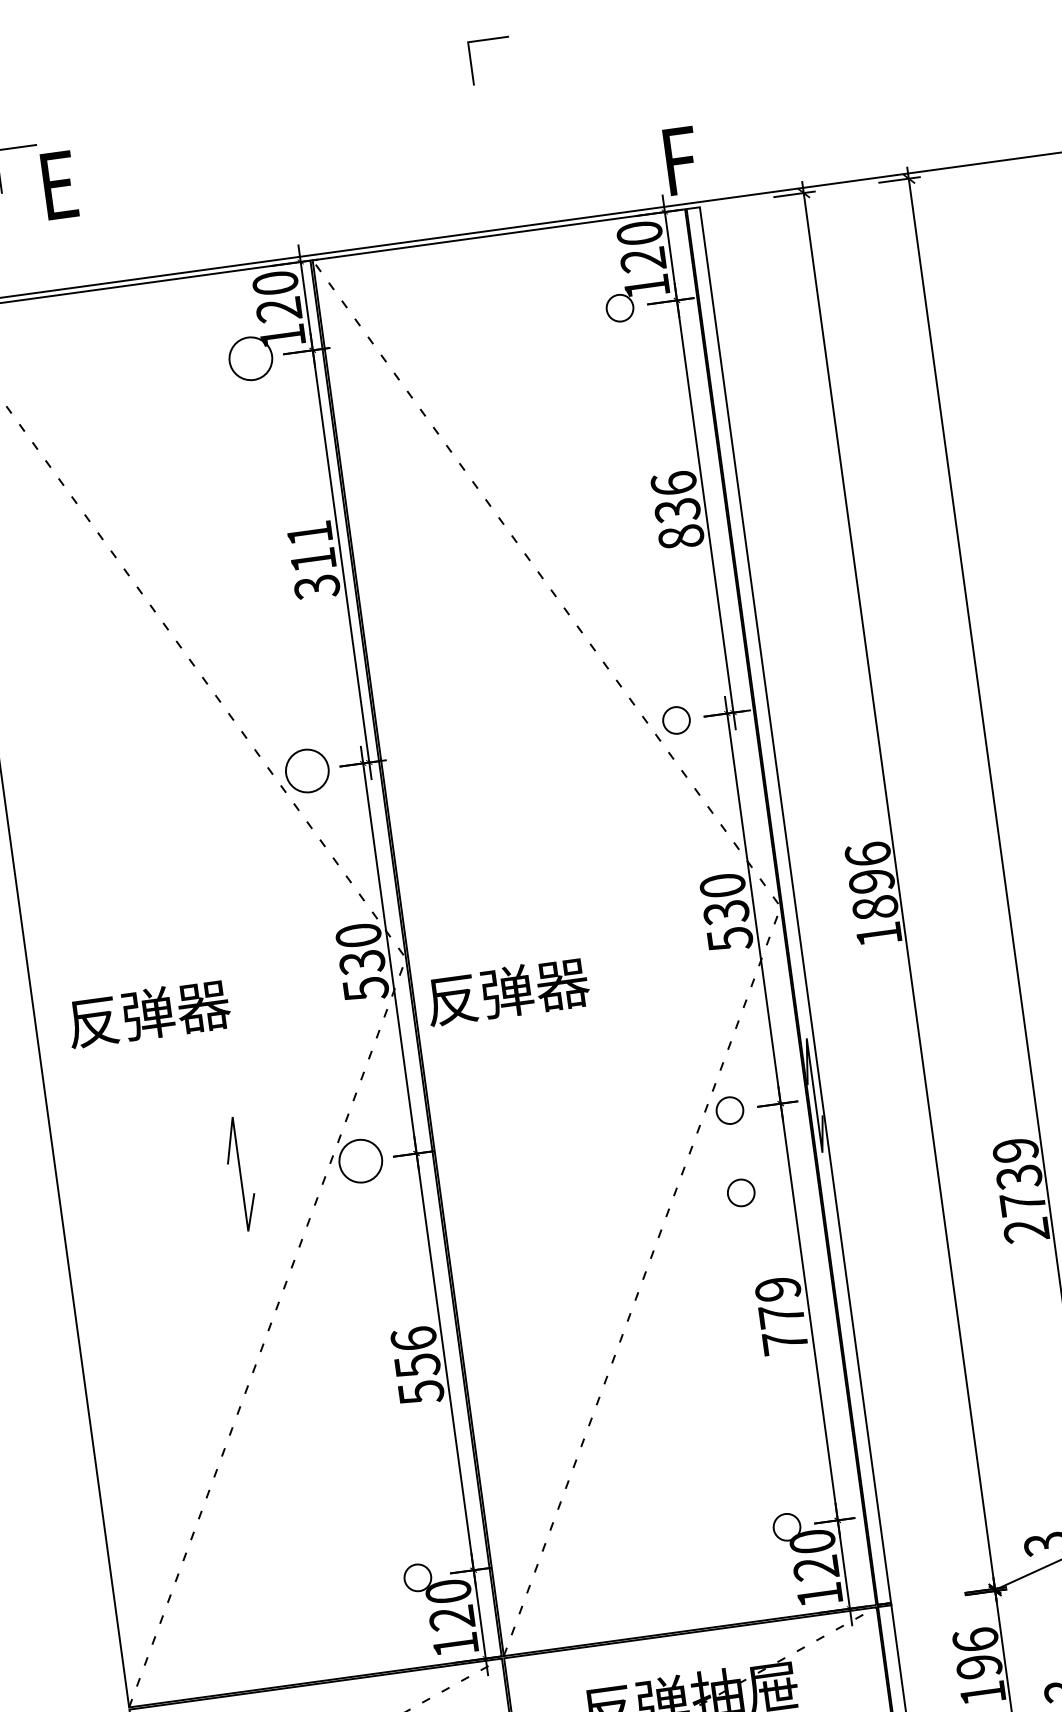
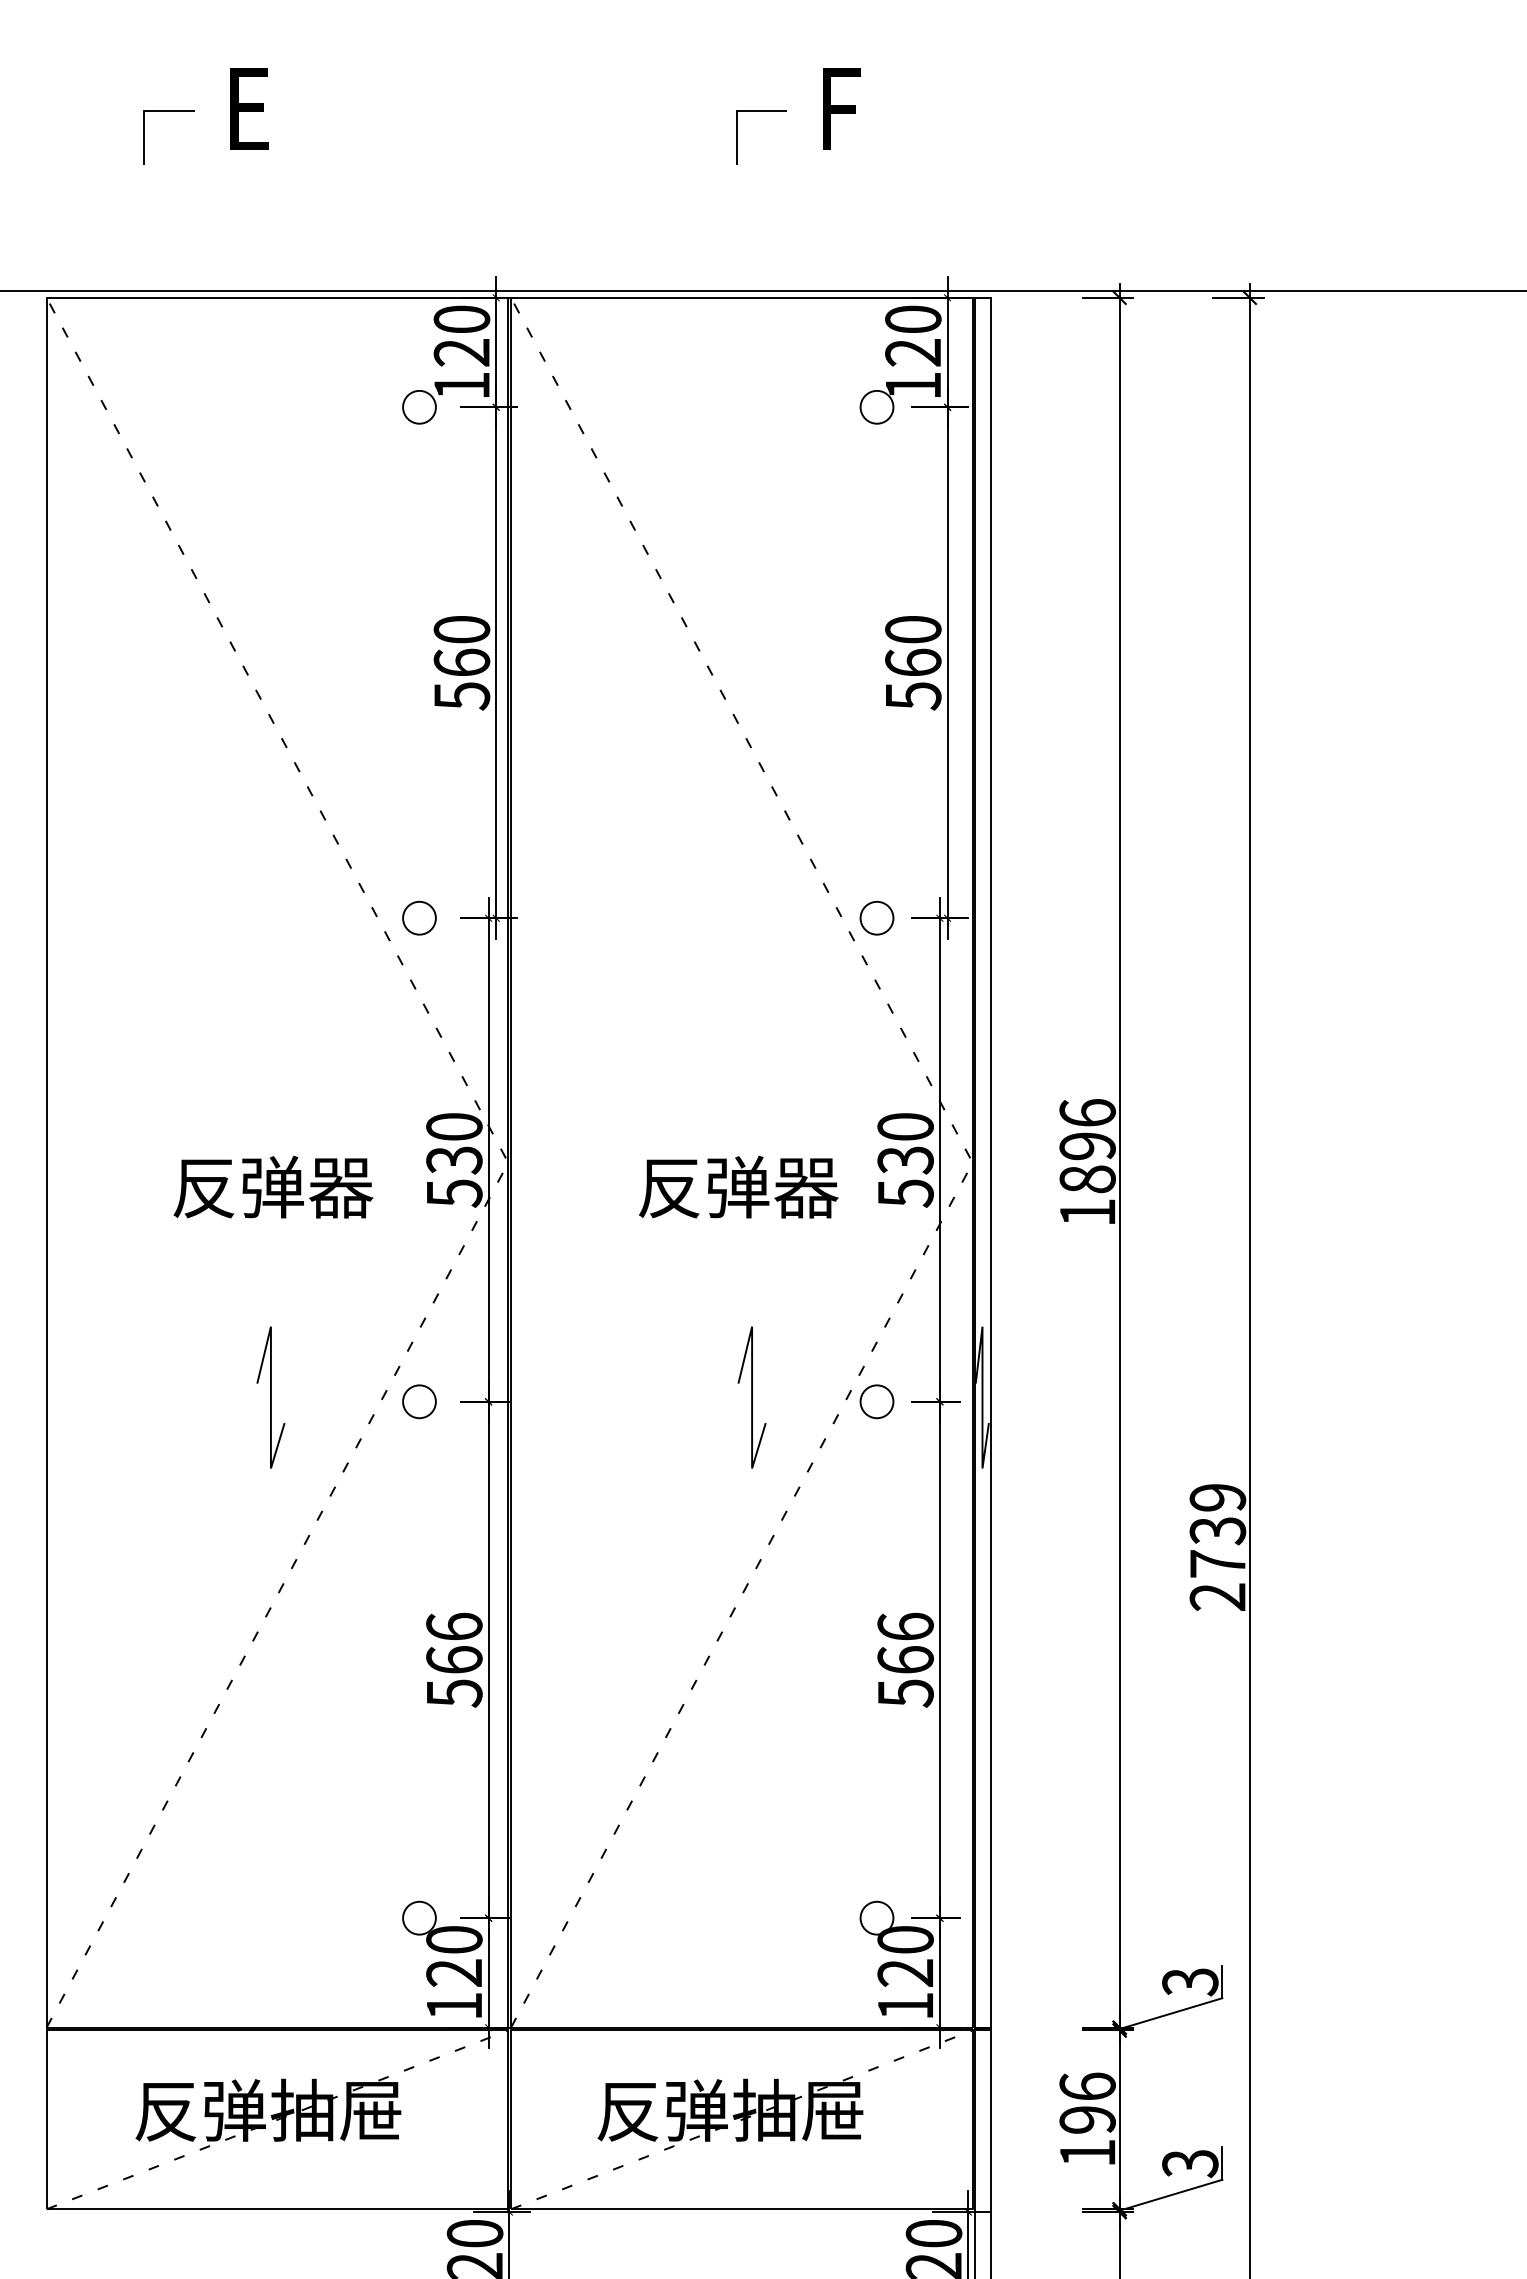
line: (471, 63) -> (737, 137), moved
text: (681, 160) -> (841, 108), moved
text: (59, 184) -> (249, 108), moved
circle: (250, 358) -> (419, 406), size x0.62
text: (677, 510) -> (913, 662), 836 -> 560
text: (313, 560) -> (461, 663), 311 -> 560
circle: (307, 770) -> (419, 917), size x0.62
text: (507, 992) -> (738, 1187), moved
text: (149, 1013) -> (273, 1186), moved
line: (628, 1121) -> (751, 1397), added
circle: (360, 1160) -> (419, 1401), size x0.62
circle: (740, 1192) -> (876, 1503), removed
text: (781, 1315) -> (905, 1659), 779 -> 566
text: (417, 1366) -> (454, 1660), 556 -> 566

